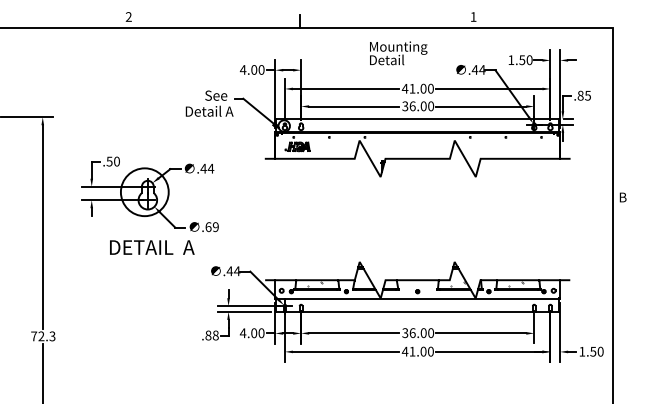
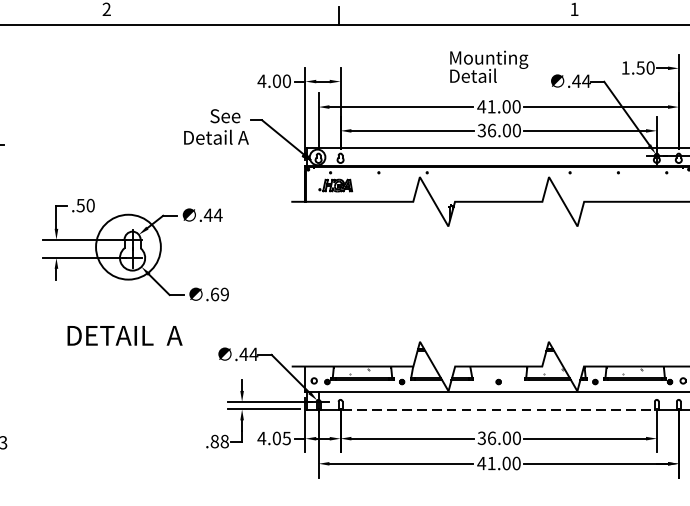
text: (398, 53) -> (488, 67), moved
text: (152, 247) -> (125, 335), moved
line: (418, 311) -> (499, 408), solid -> dashed
text: (261, 333) -> (286, 438), 4.00 -> 4.05

